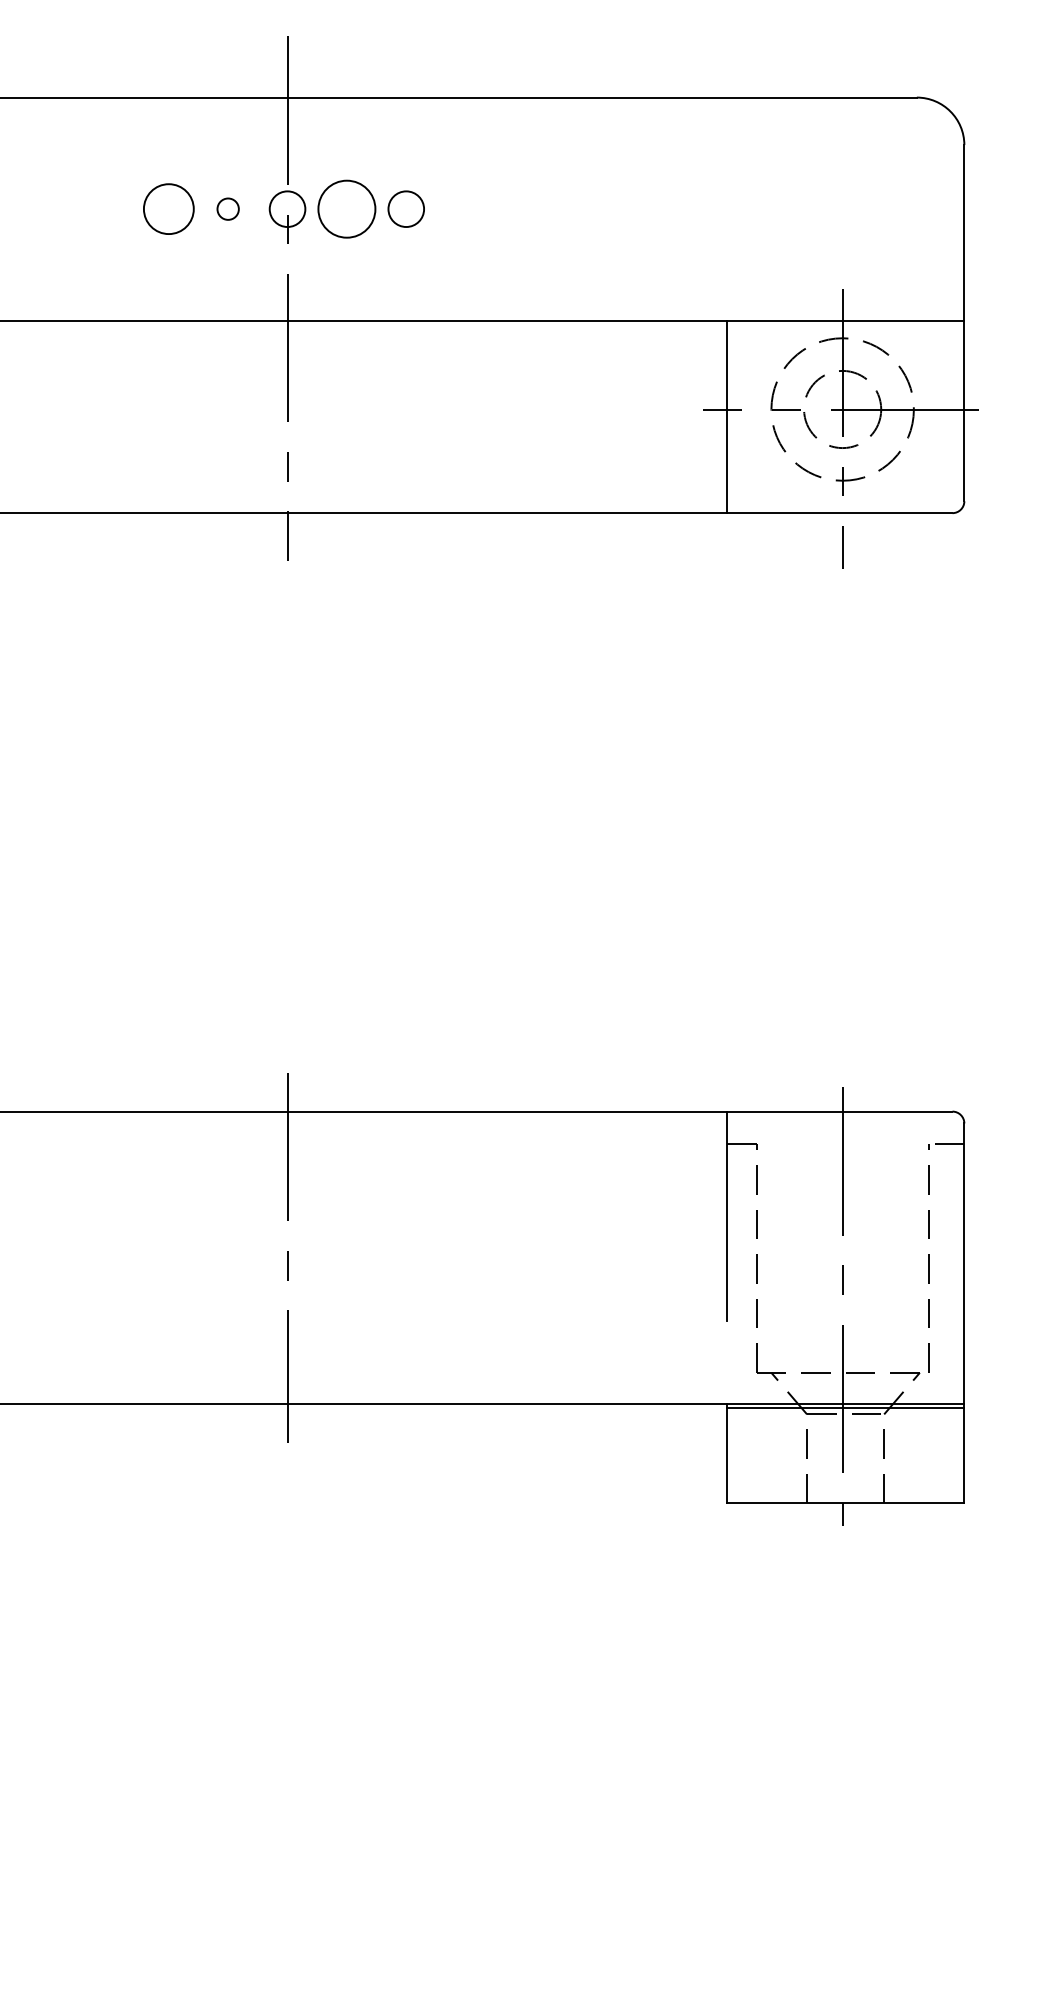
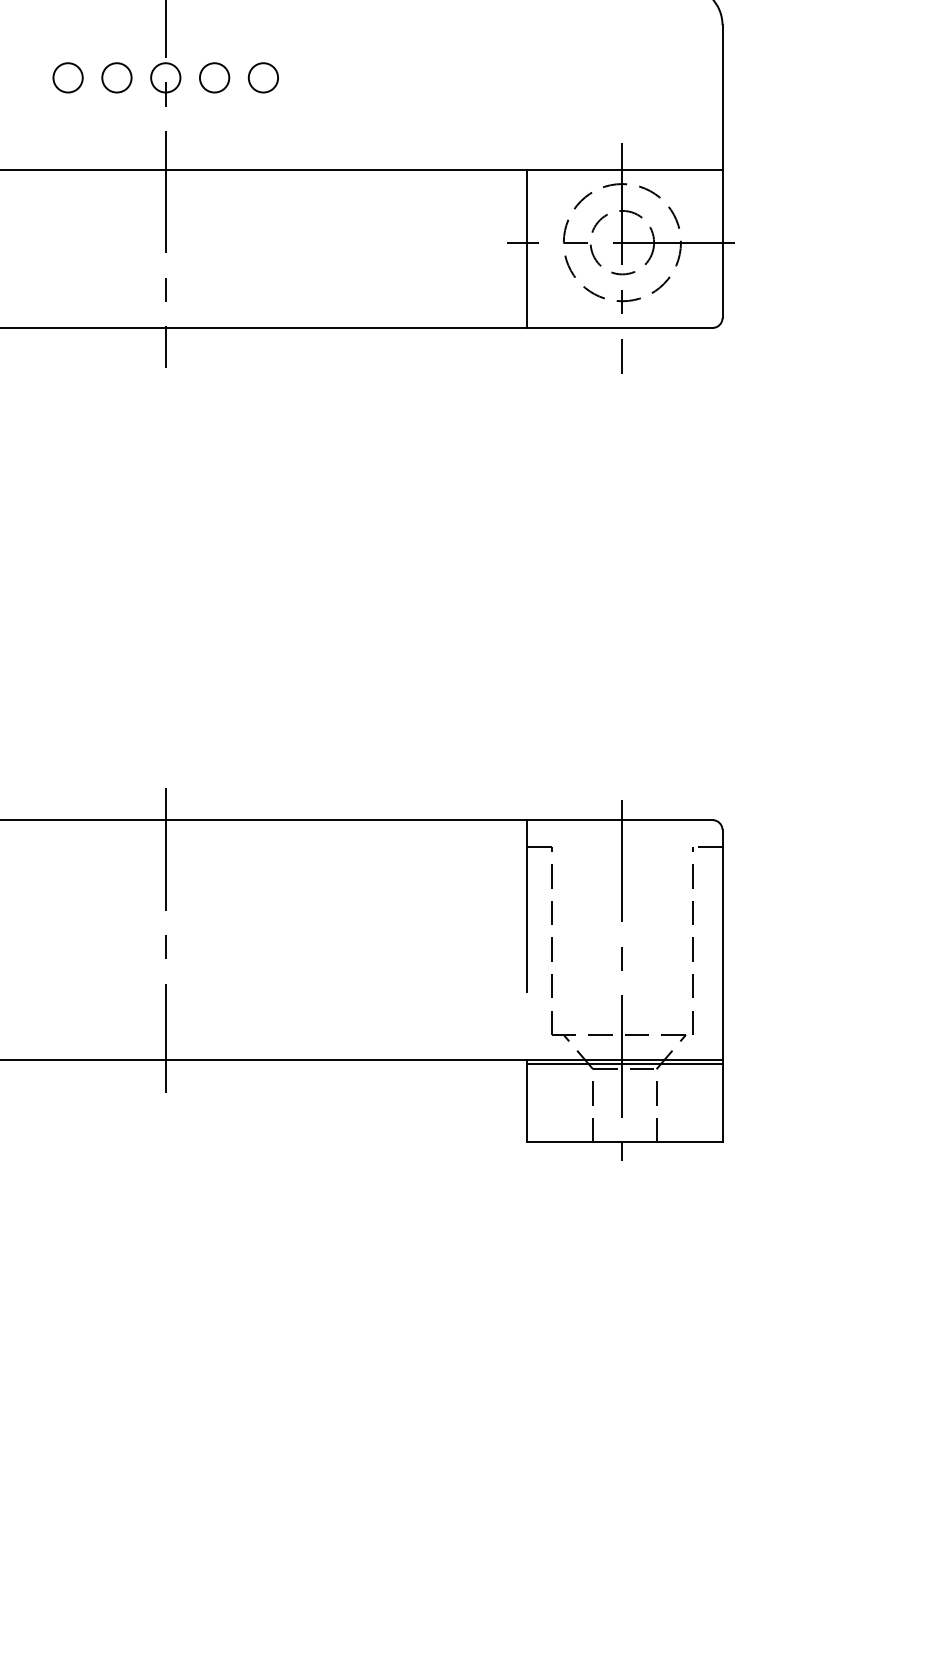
circle: (168, 208) -> (67, 77), size x0.71
circle: (227, 208) -> (116, 77), size x1.67
circle: (346, 208) -> (214, 77), size x0.62

